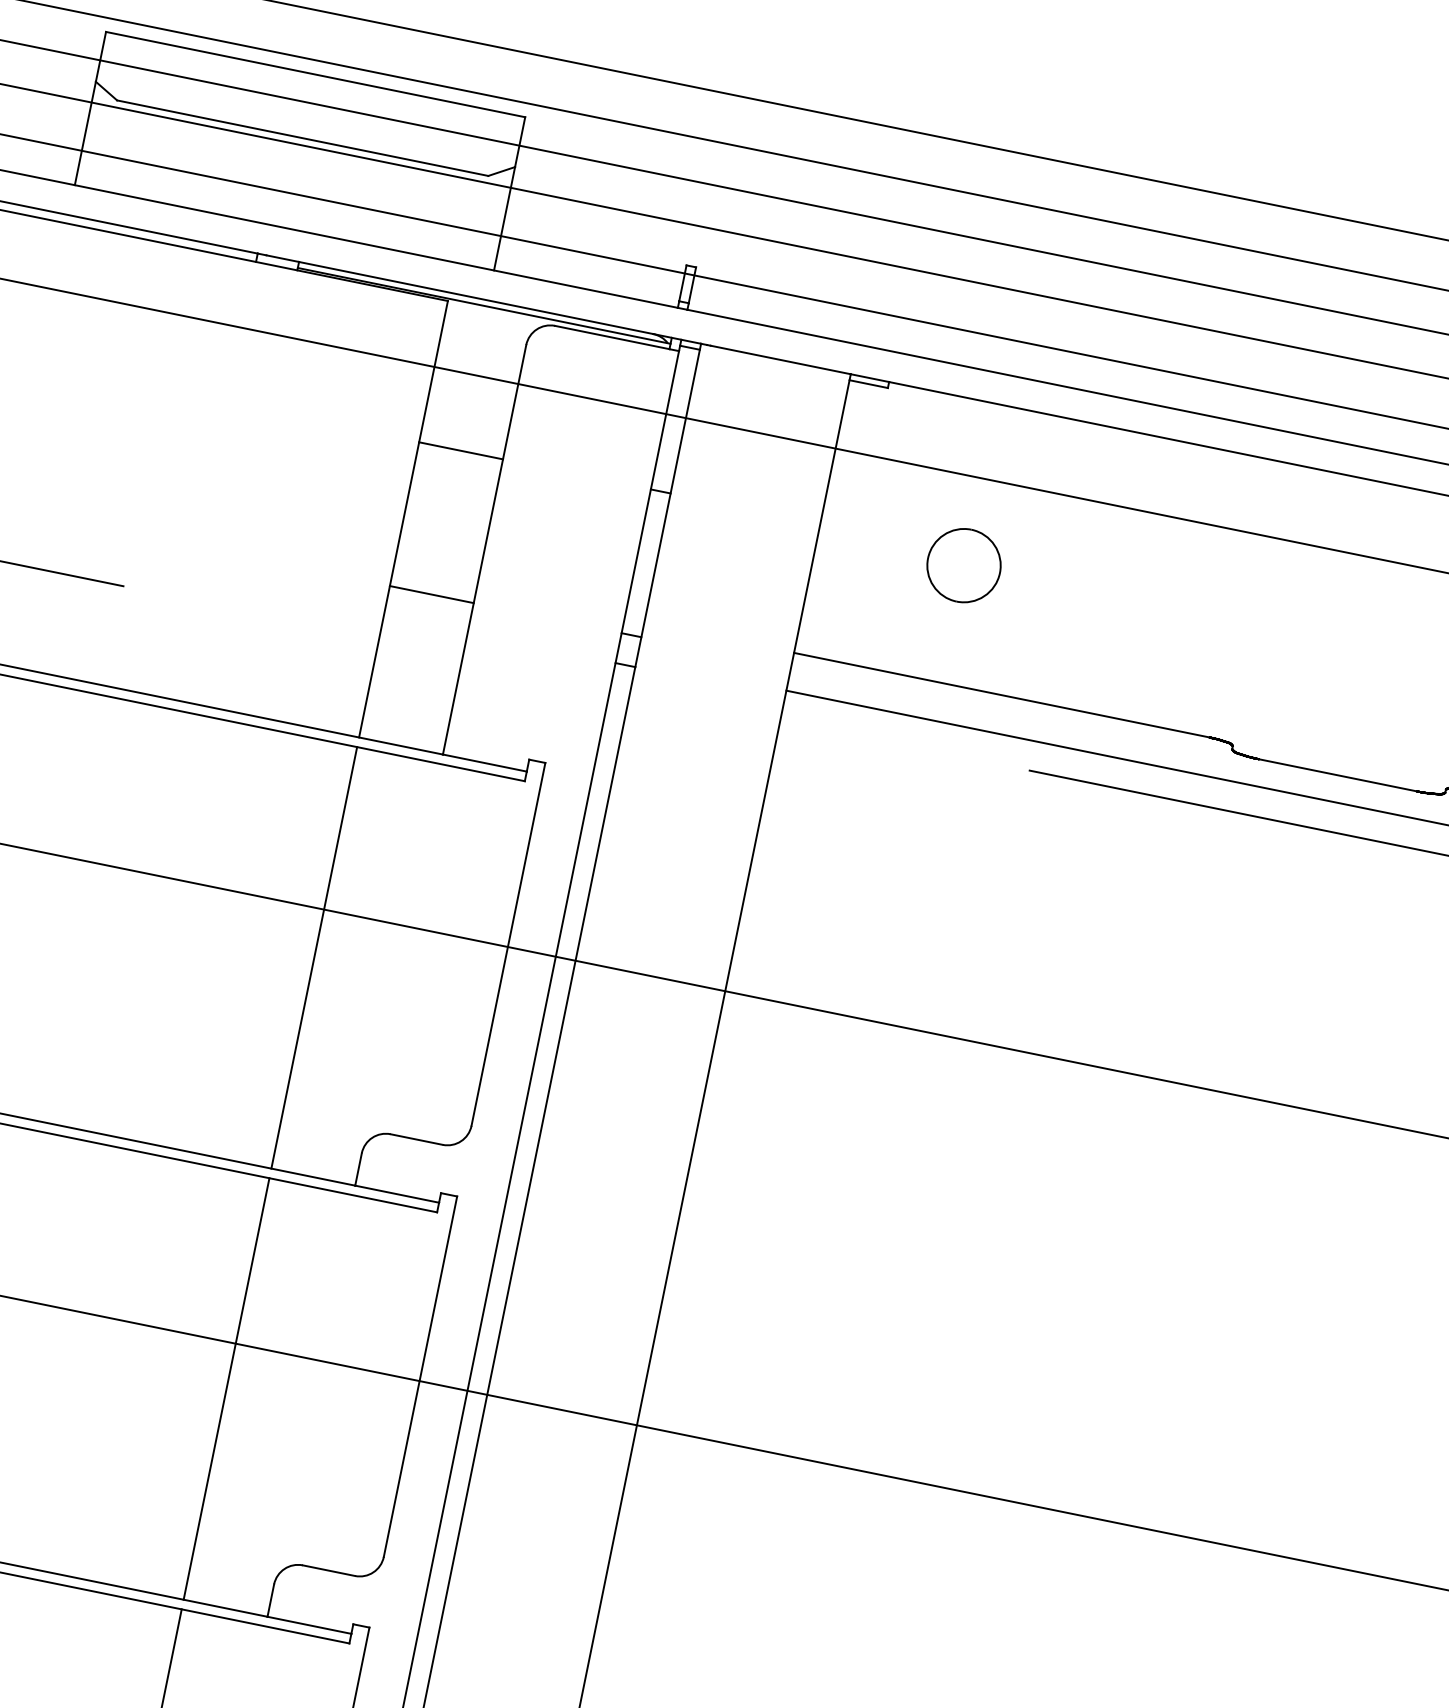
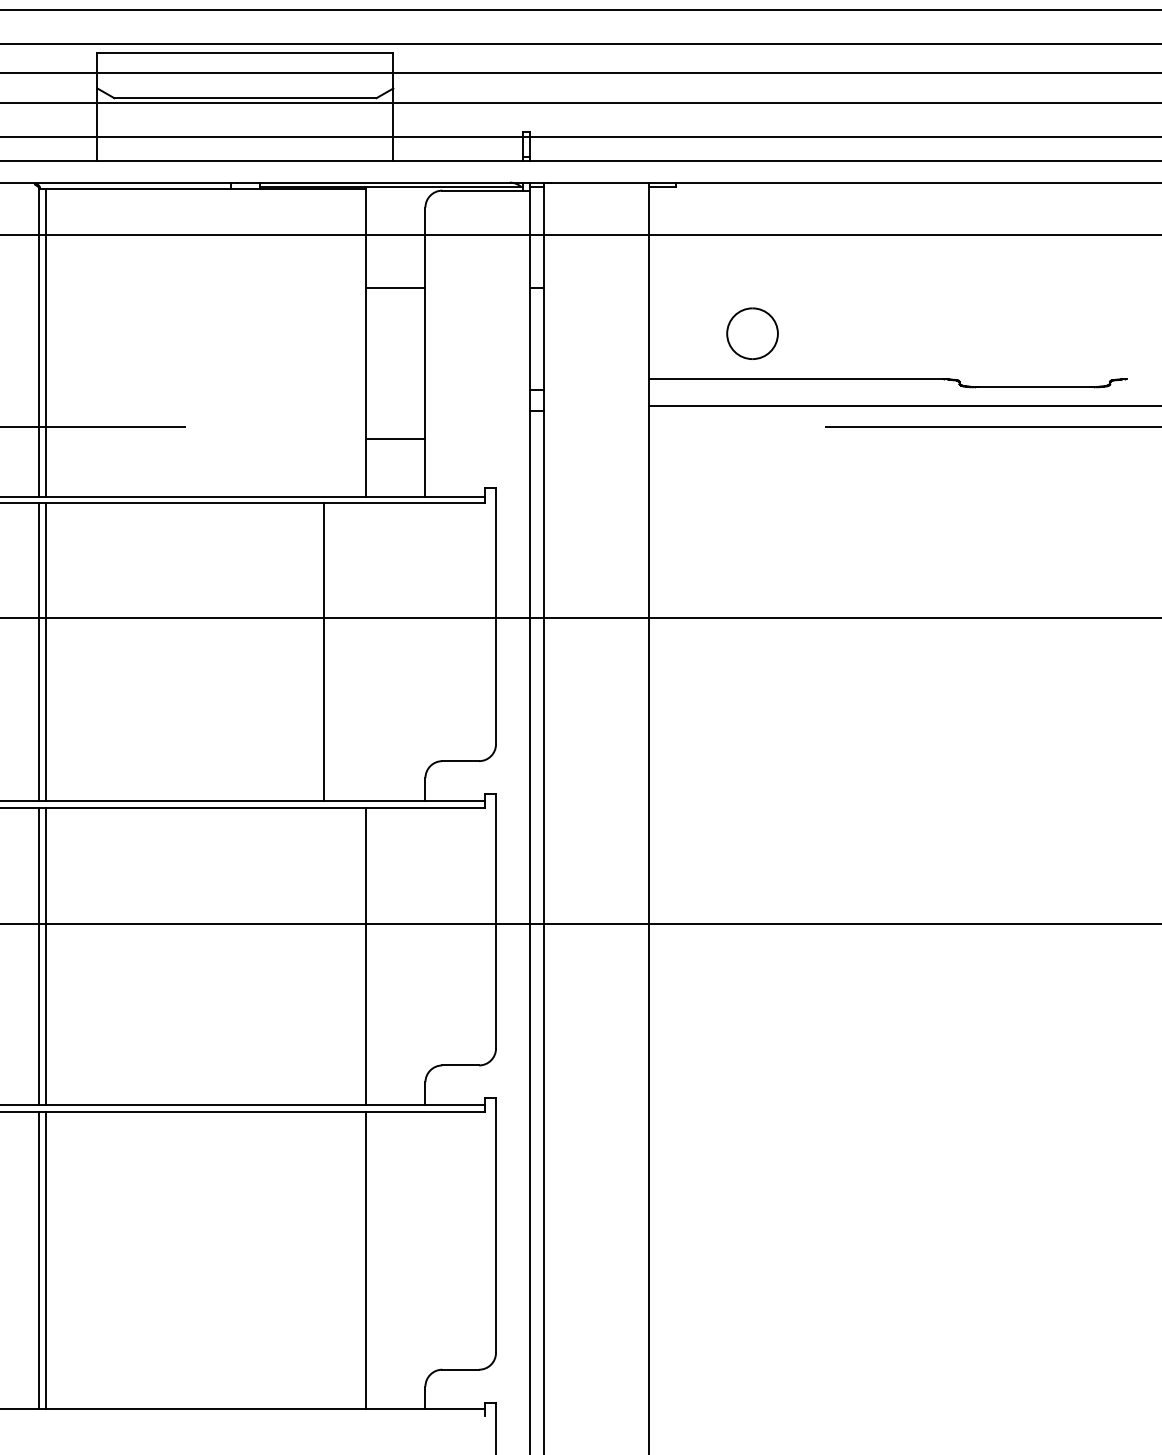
part: (964, 565) -> (752, 333), moved
line: (431, 594) -> (395, 438), moved
line: (314, 956) -> (324, 651), moved

